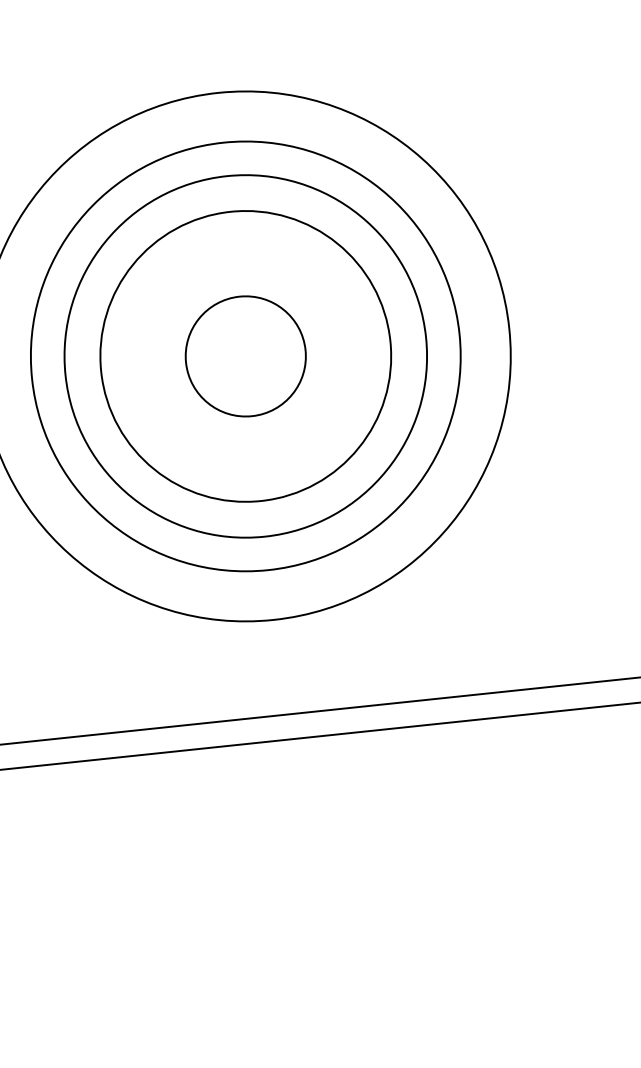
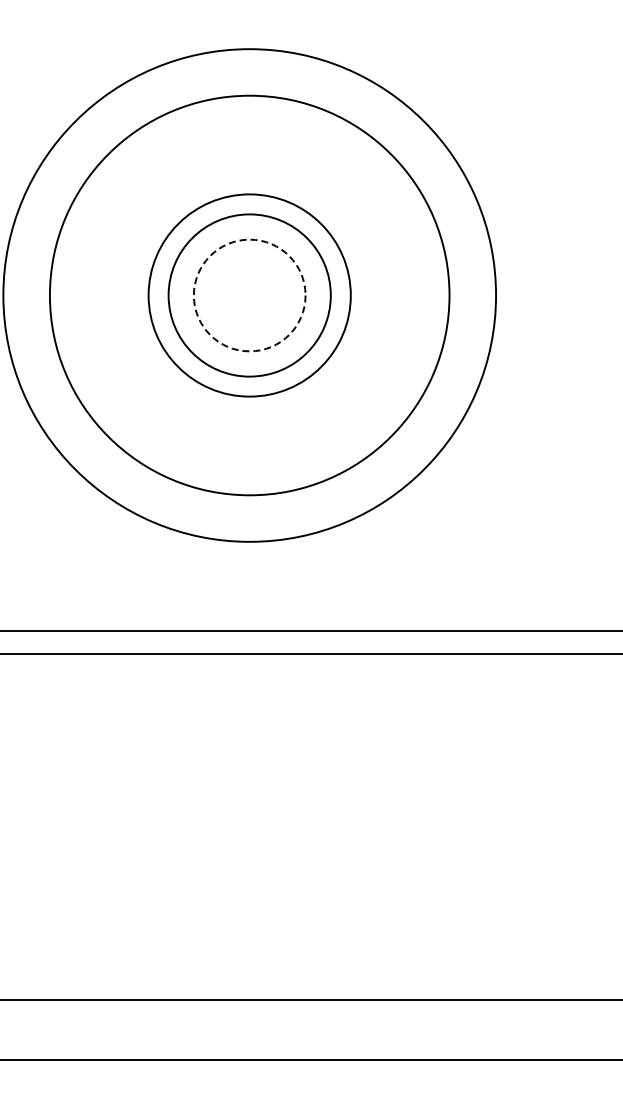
circle: (245, 356) -> (249, 295), size x0.6
circle: (245, 356) -> (249, 295), size x0.6
circle: (245, 356) -> (249, 295), solid -> dashed

